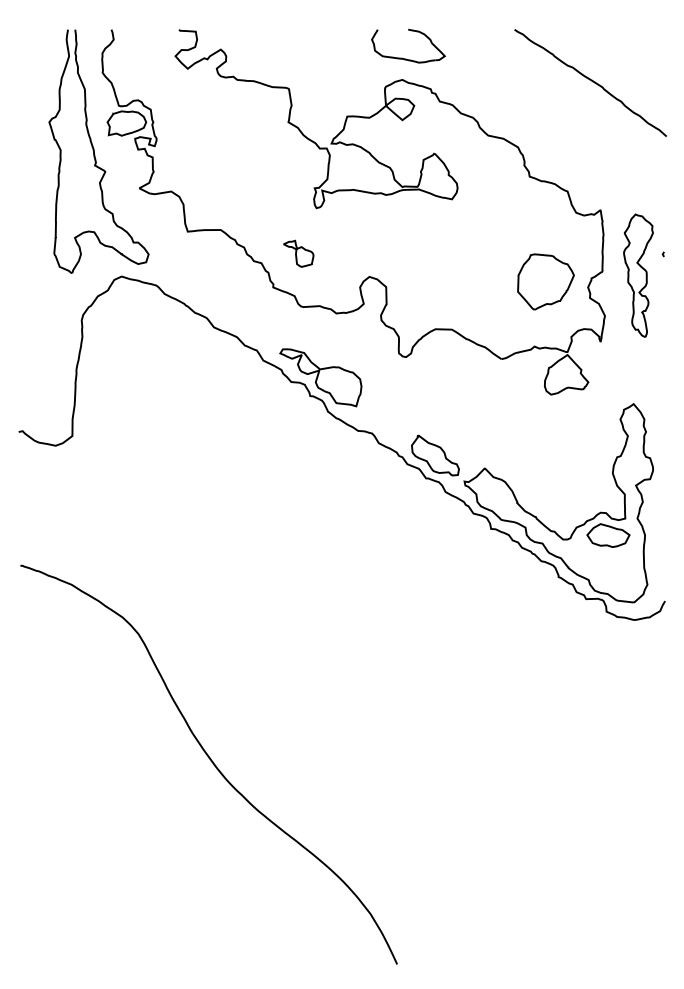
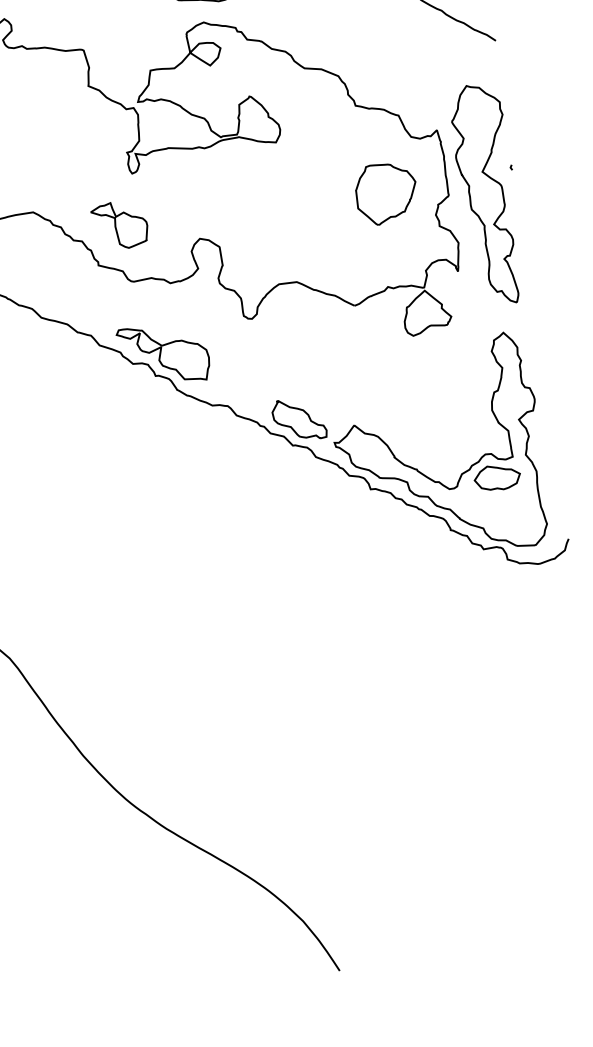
part: (298, 253) -> (120, 225), size x1.67
part: (638, 275) -> (487, 194), size x1.67
part: (545, 281) -> (385, 193), moved

